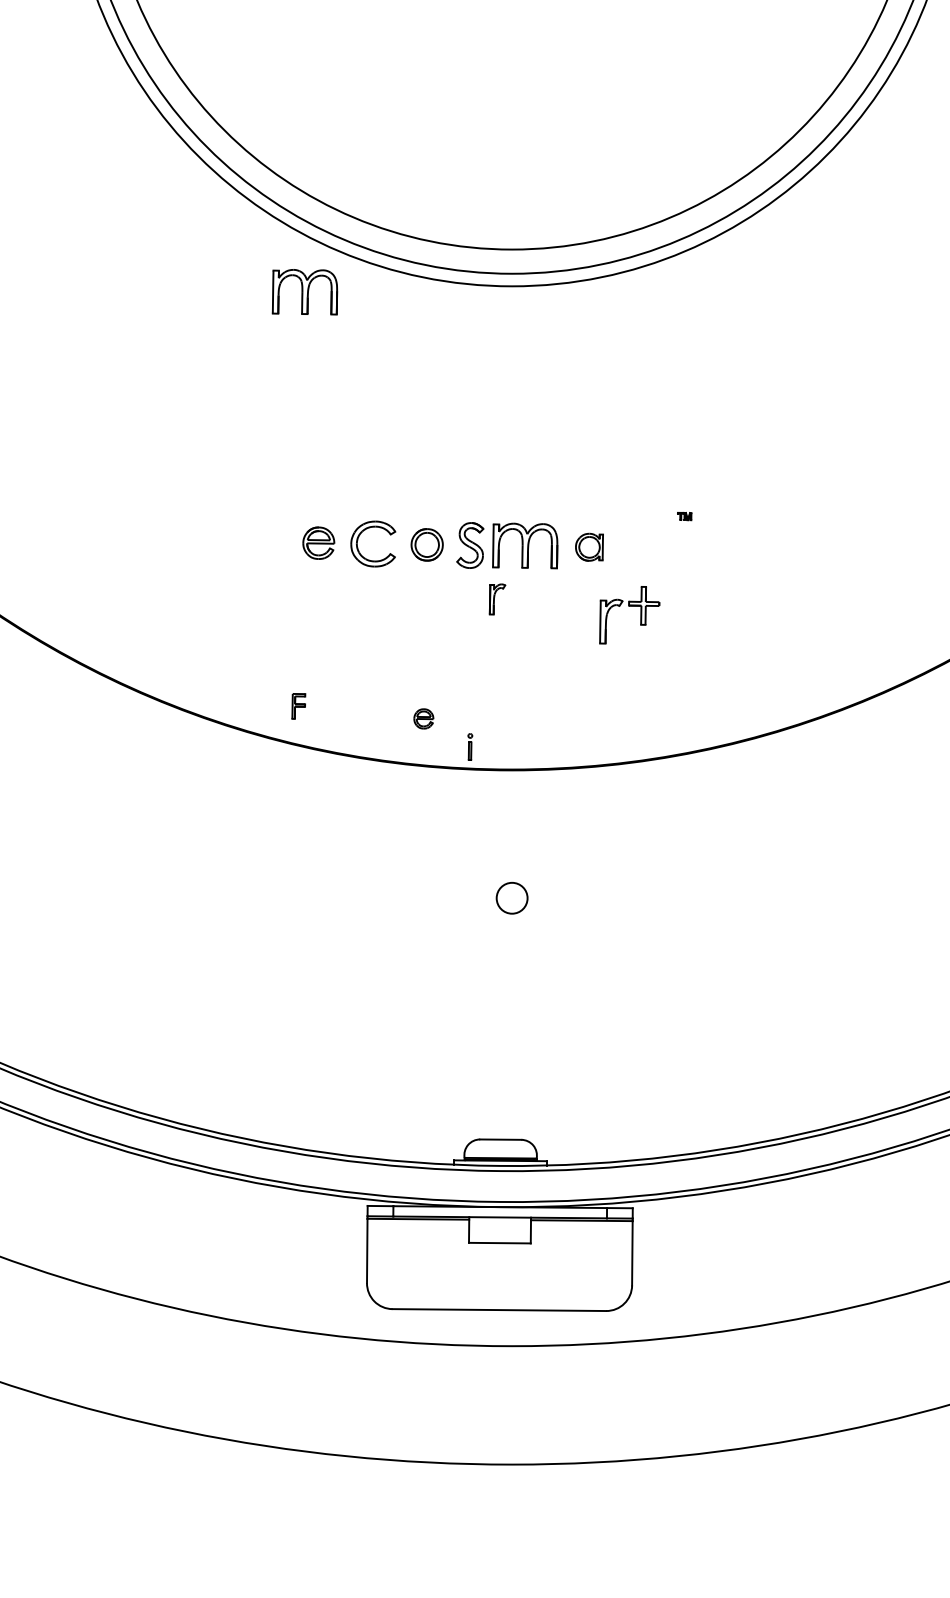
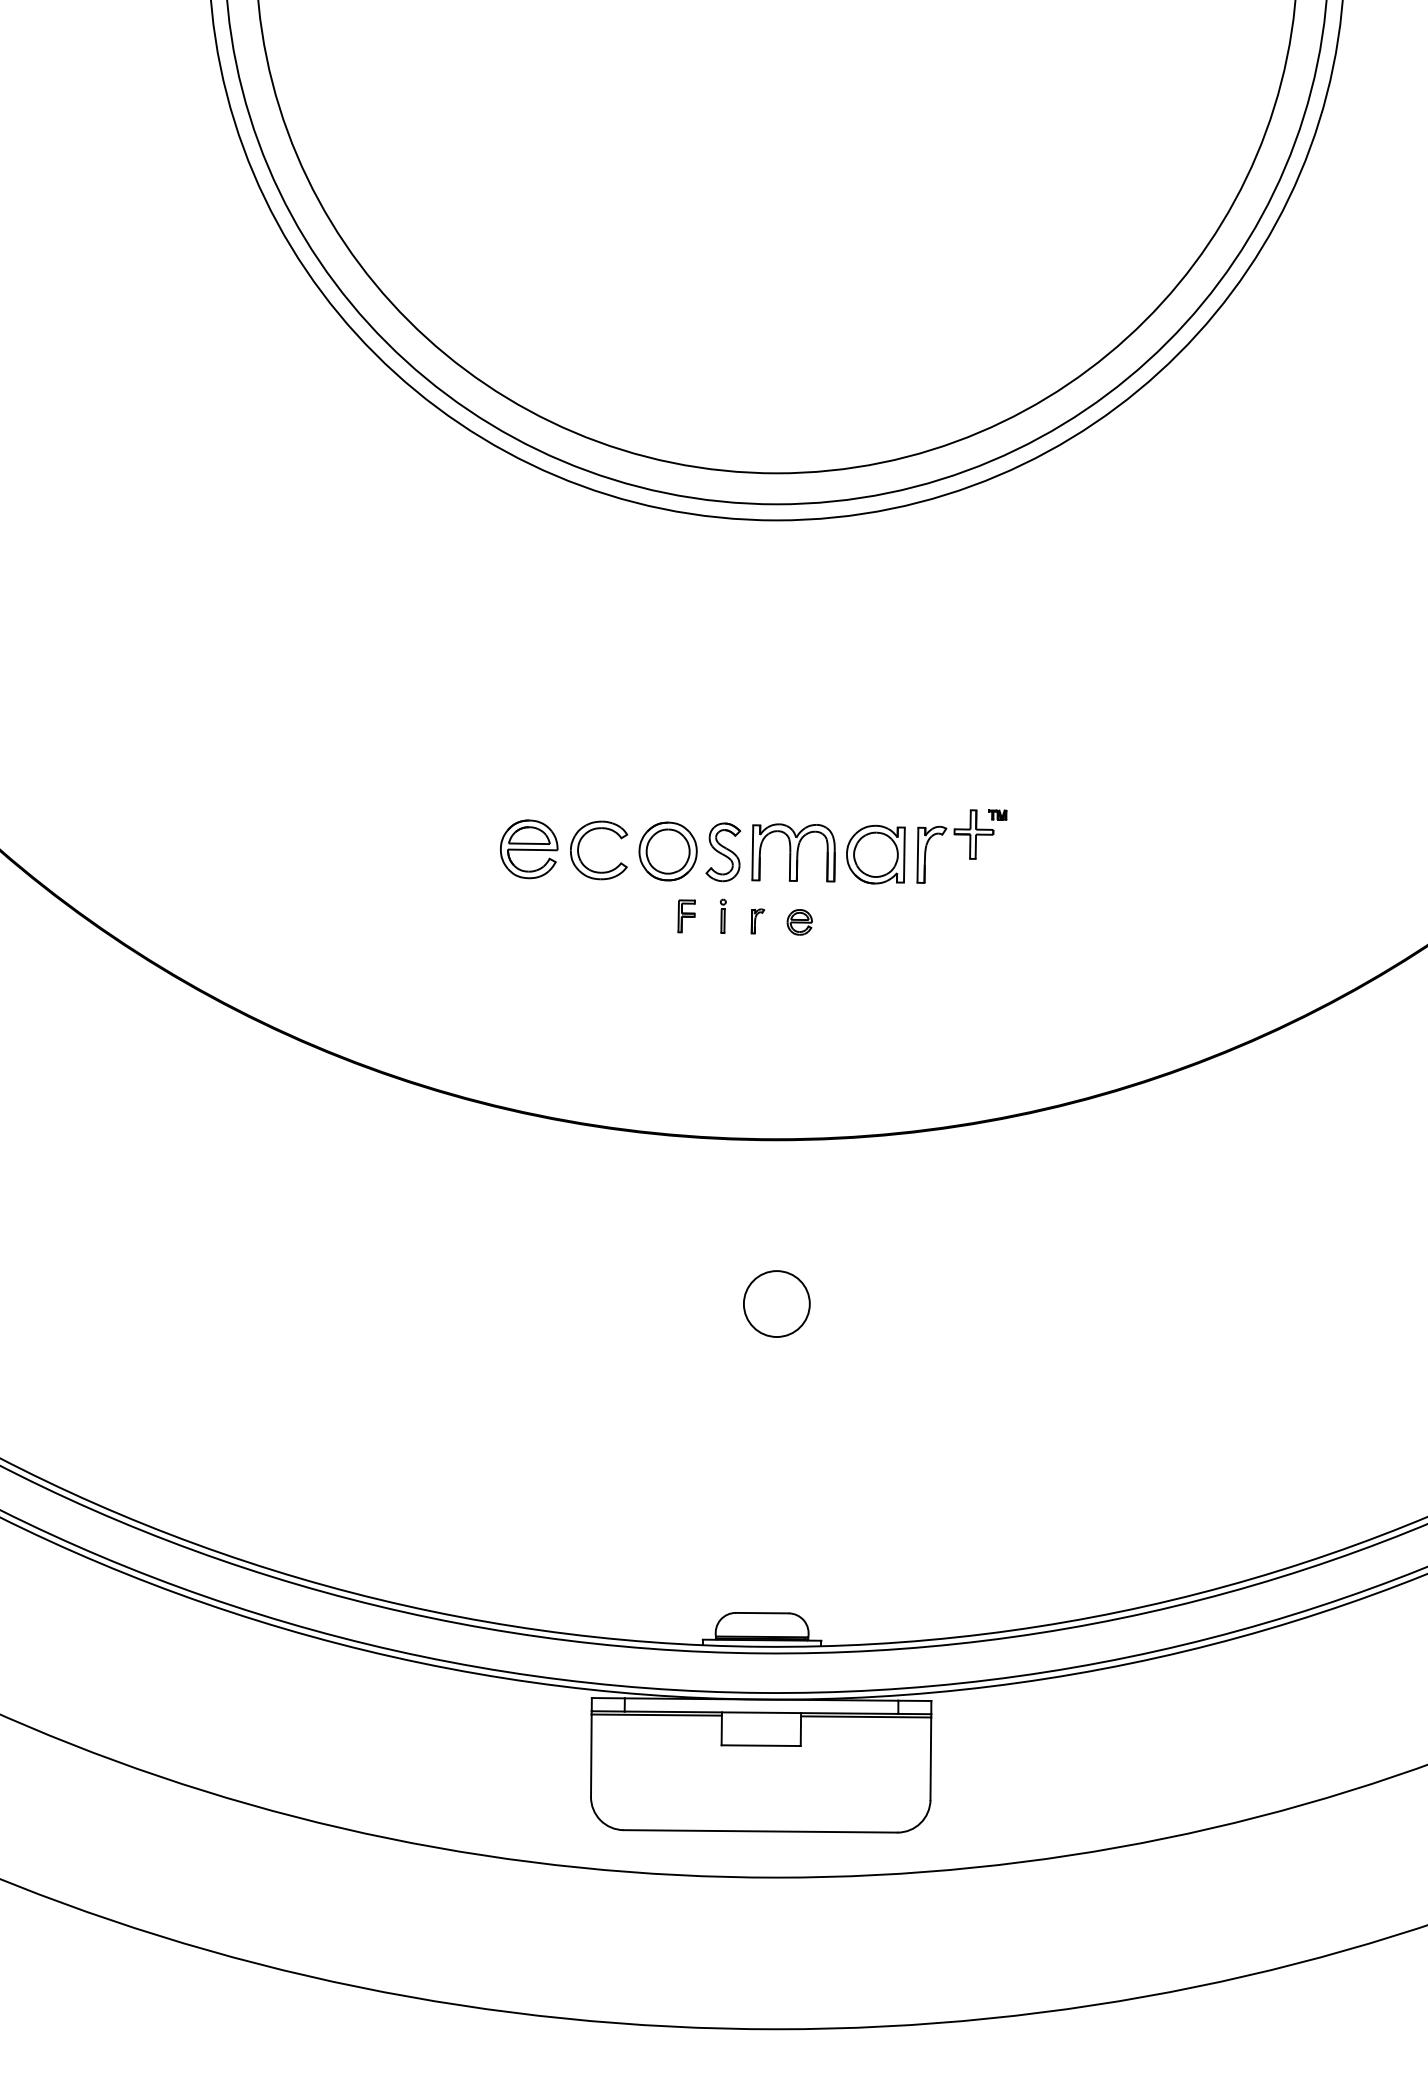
part: (304, 291) -> (511, 527), removed
part: (318, 543) -> (529, 849), size x1.43
part: (426, 544) -> (667, 851), size x1.43
part: (589, 547) -> (875, 854), size x1.67
part: (497, 599) -> (757, 921), size x0.62
part: (629, 606) -> (955, 835), moved
part: (298, 706) -> (686, 916), moved
part: (423, 719) -> (799, 922), moved
part: (470, 746) -> (723, 915), moved
circle: (511, 898) -> (776, 1304), size x1.67

